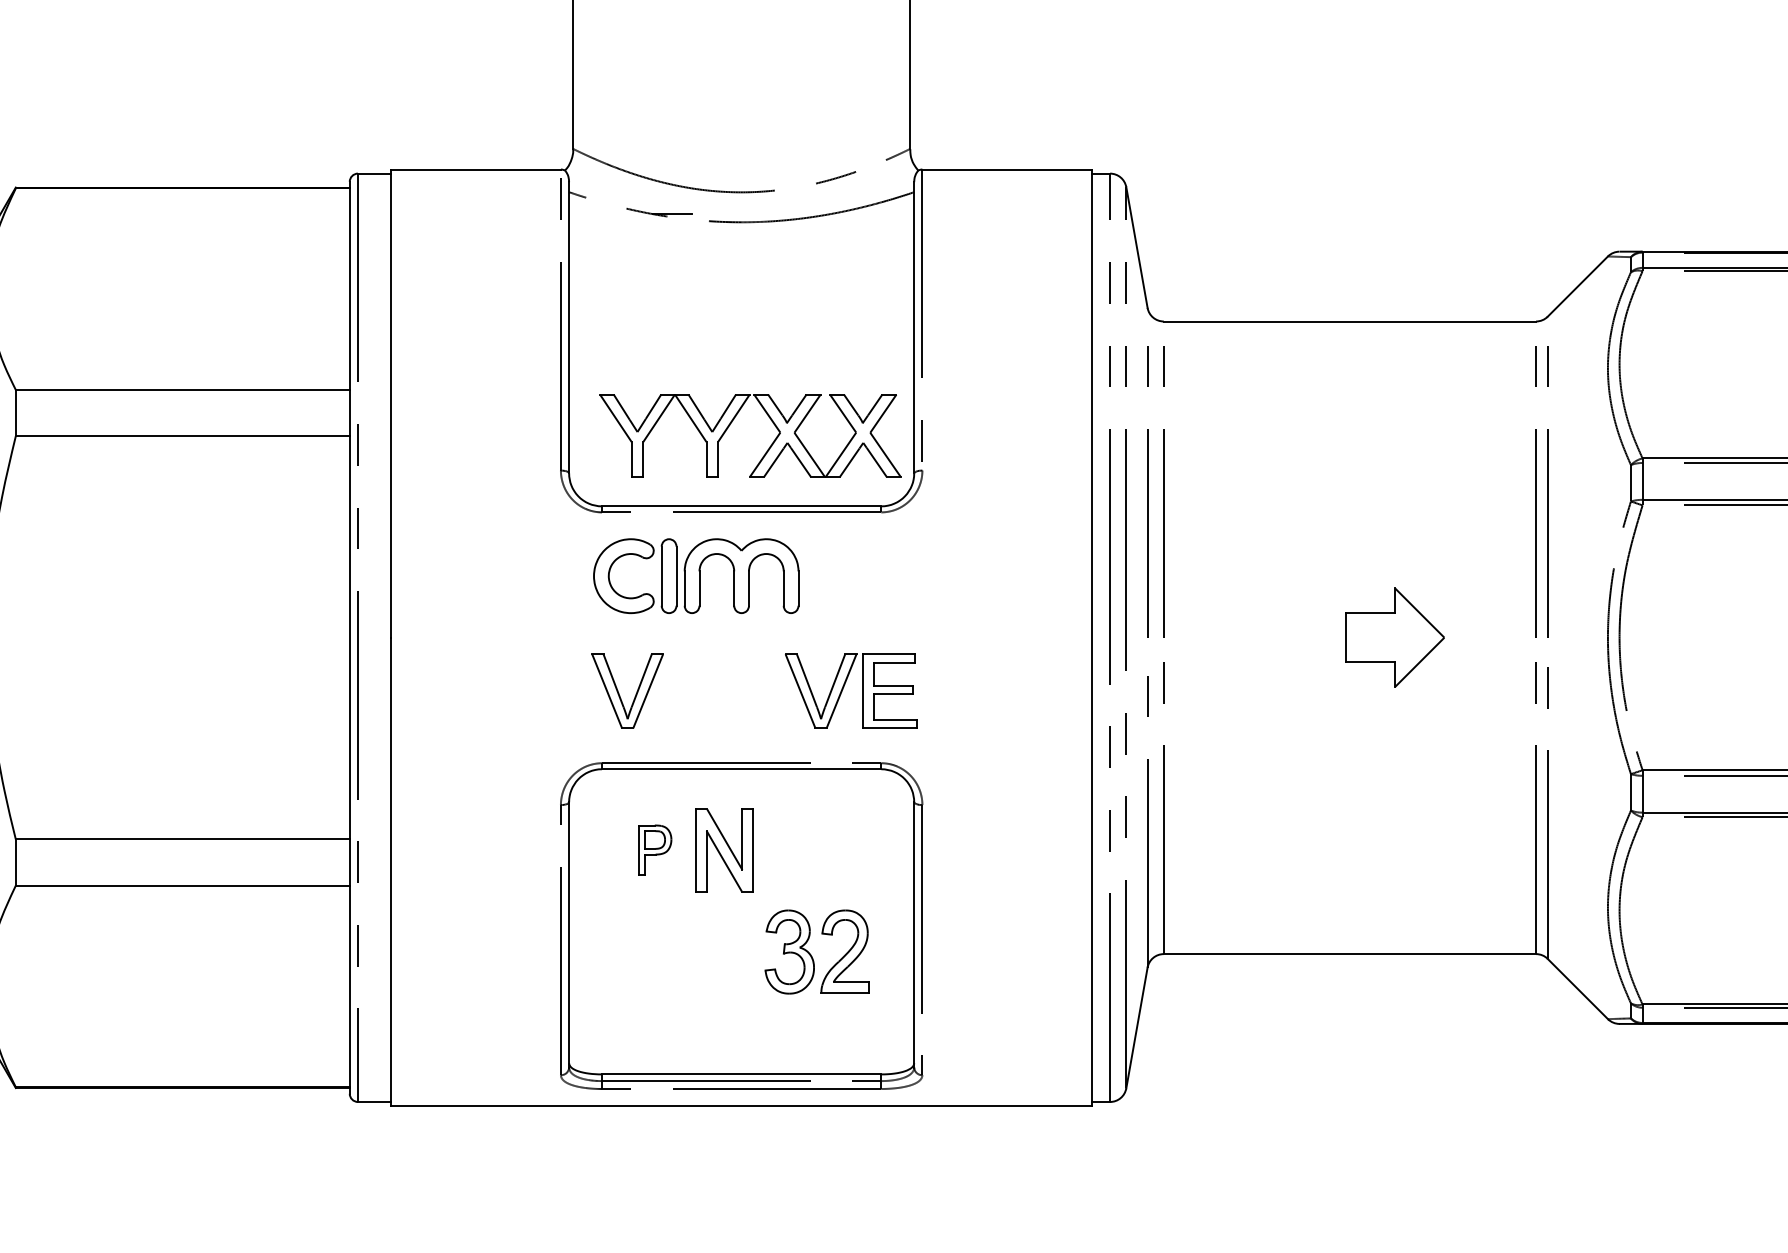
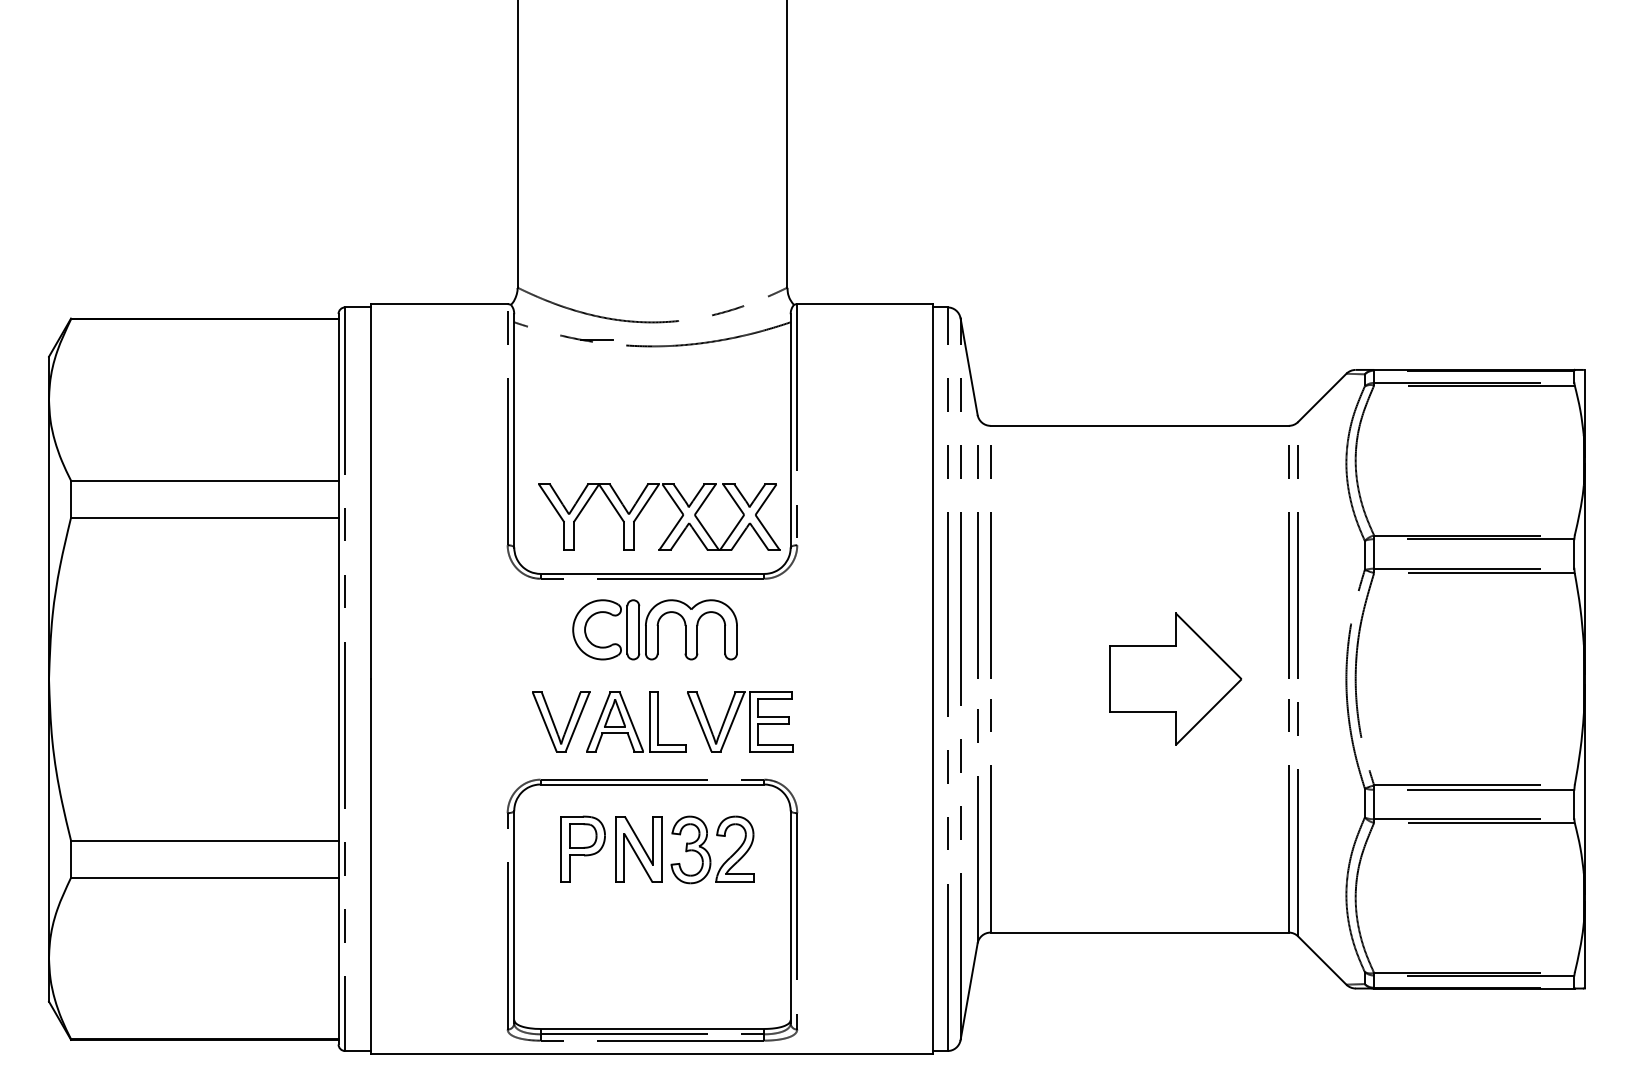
part: (695, 575) -> (654, 629), moved
part: (1394, 636) -> (1175, 678), size x1.67
part: (721, 690) -> (636, 721), added
part: (654, 849) -> (582, 848), size x1.67
part: (816, 951) -> (712, 849), moved

